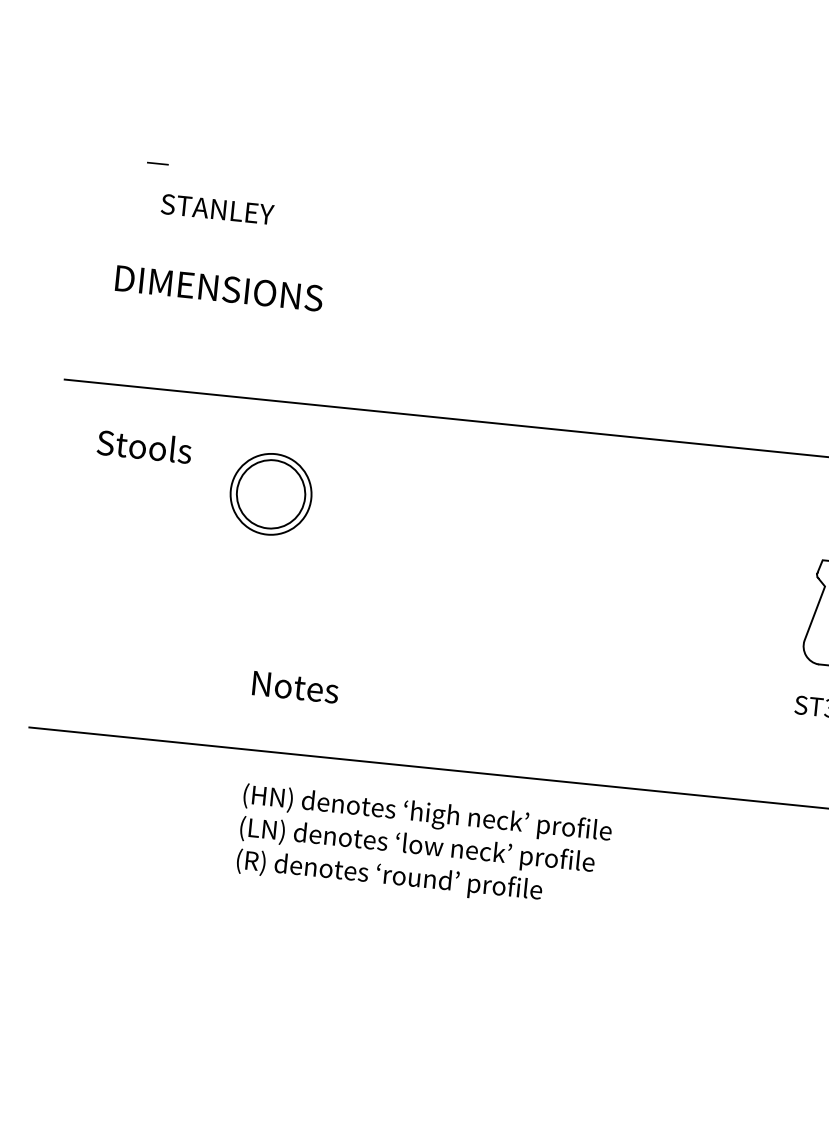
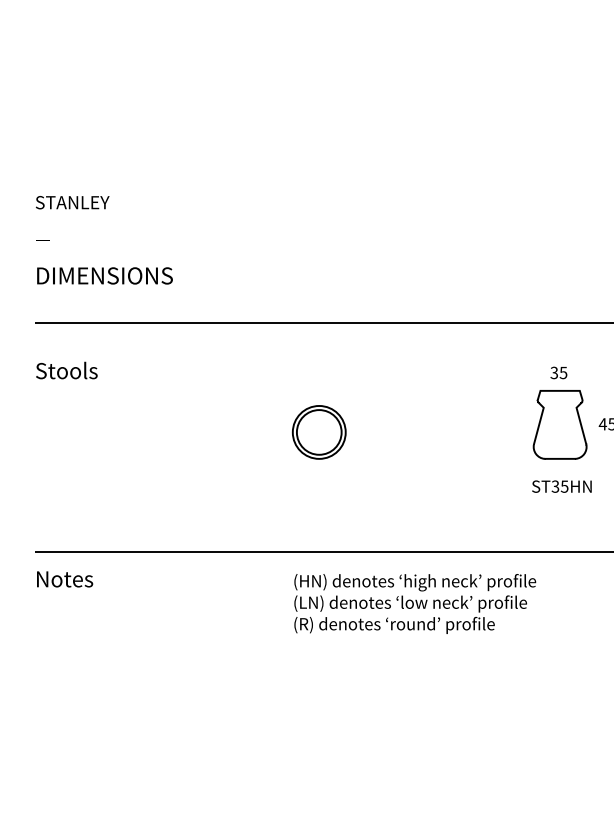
text: (157, 163) -> (42, 240), moved
text: (217, 209) -> (72, 202), moved
text: (218, 287) -> (104, 275), moved
text: (144, 446) -> (66, 370), moved
part: (269, 494) -> (318, 432), moved
text: (296, 687) -> (65, 579), moved
text: (424, 846) -> (415, 603), moved

